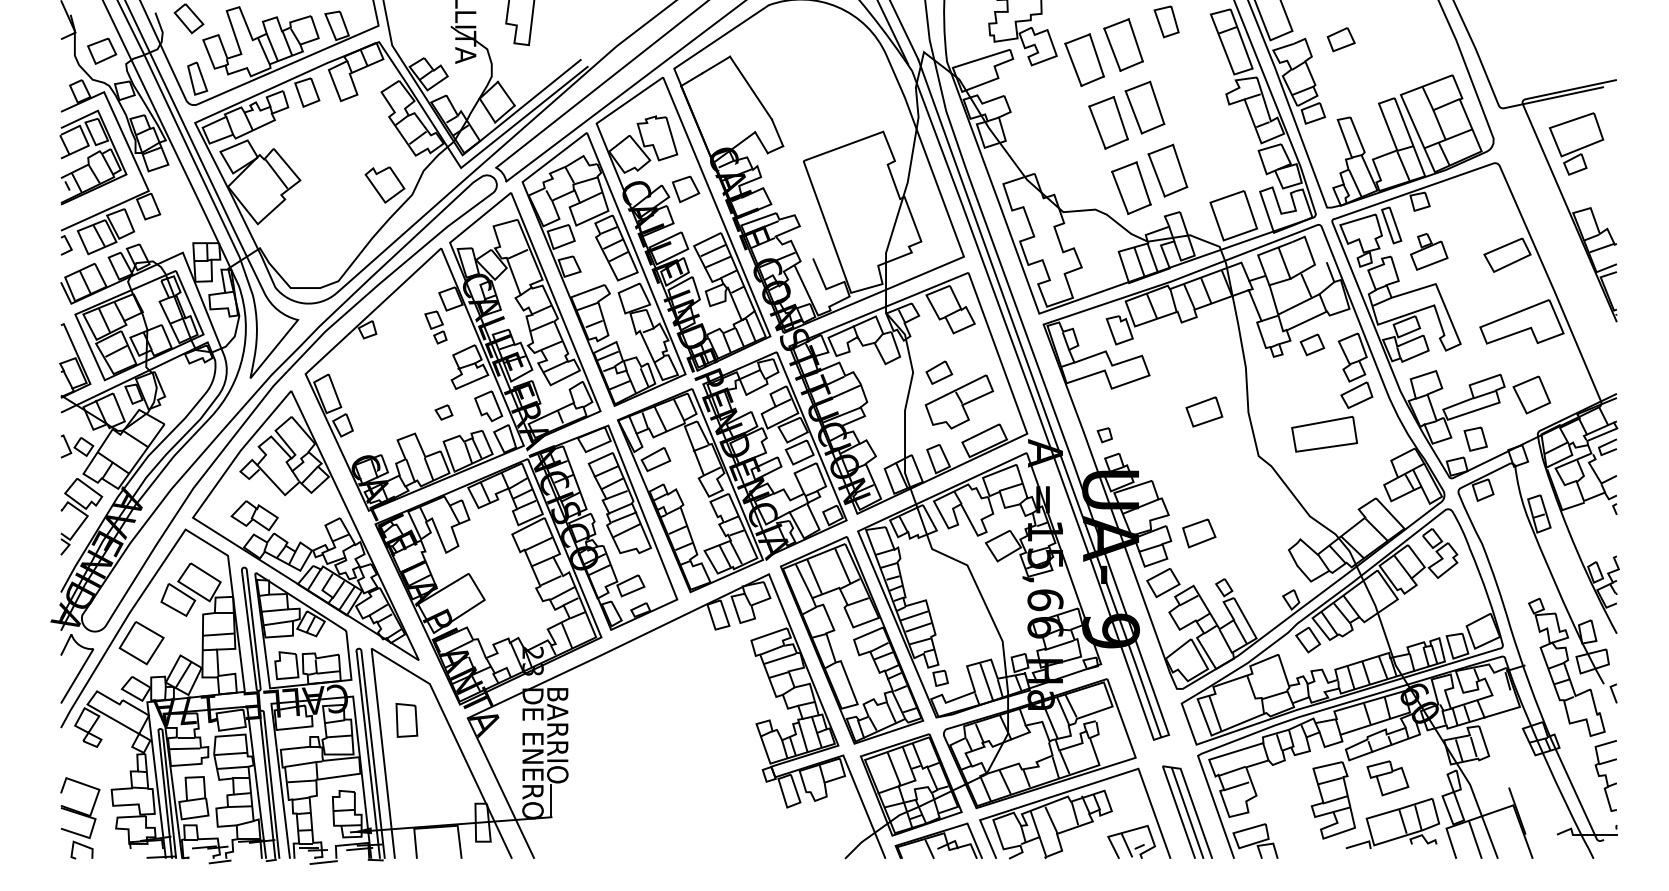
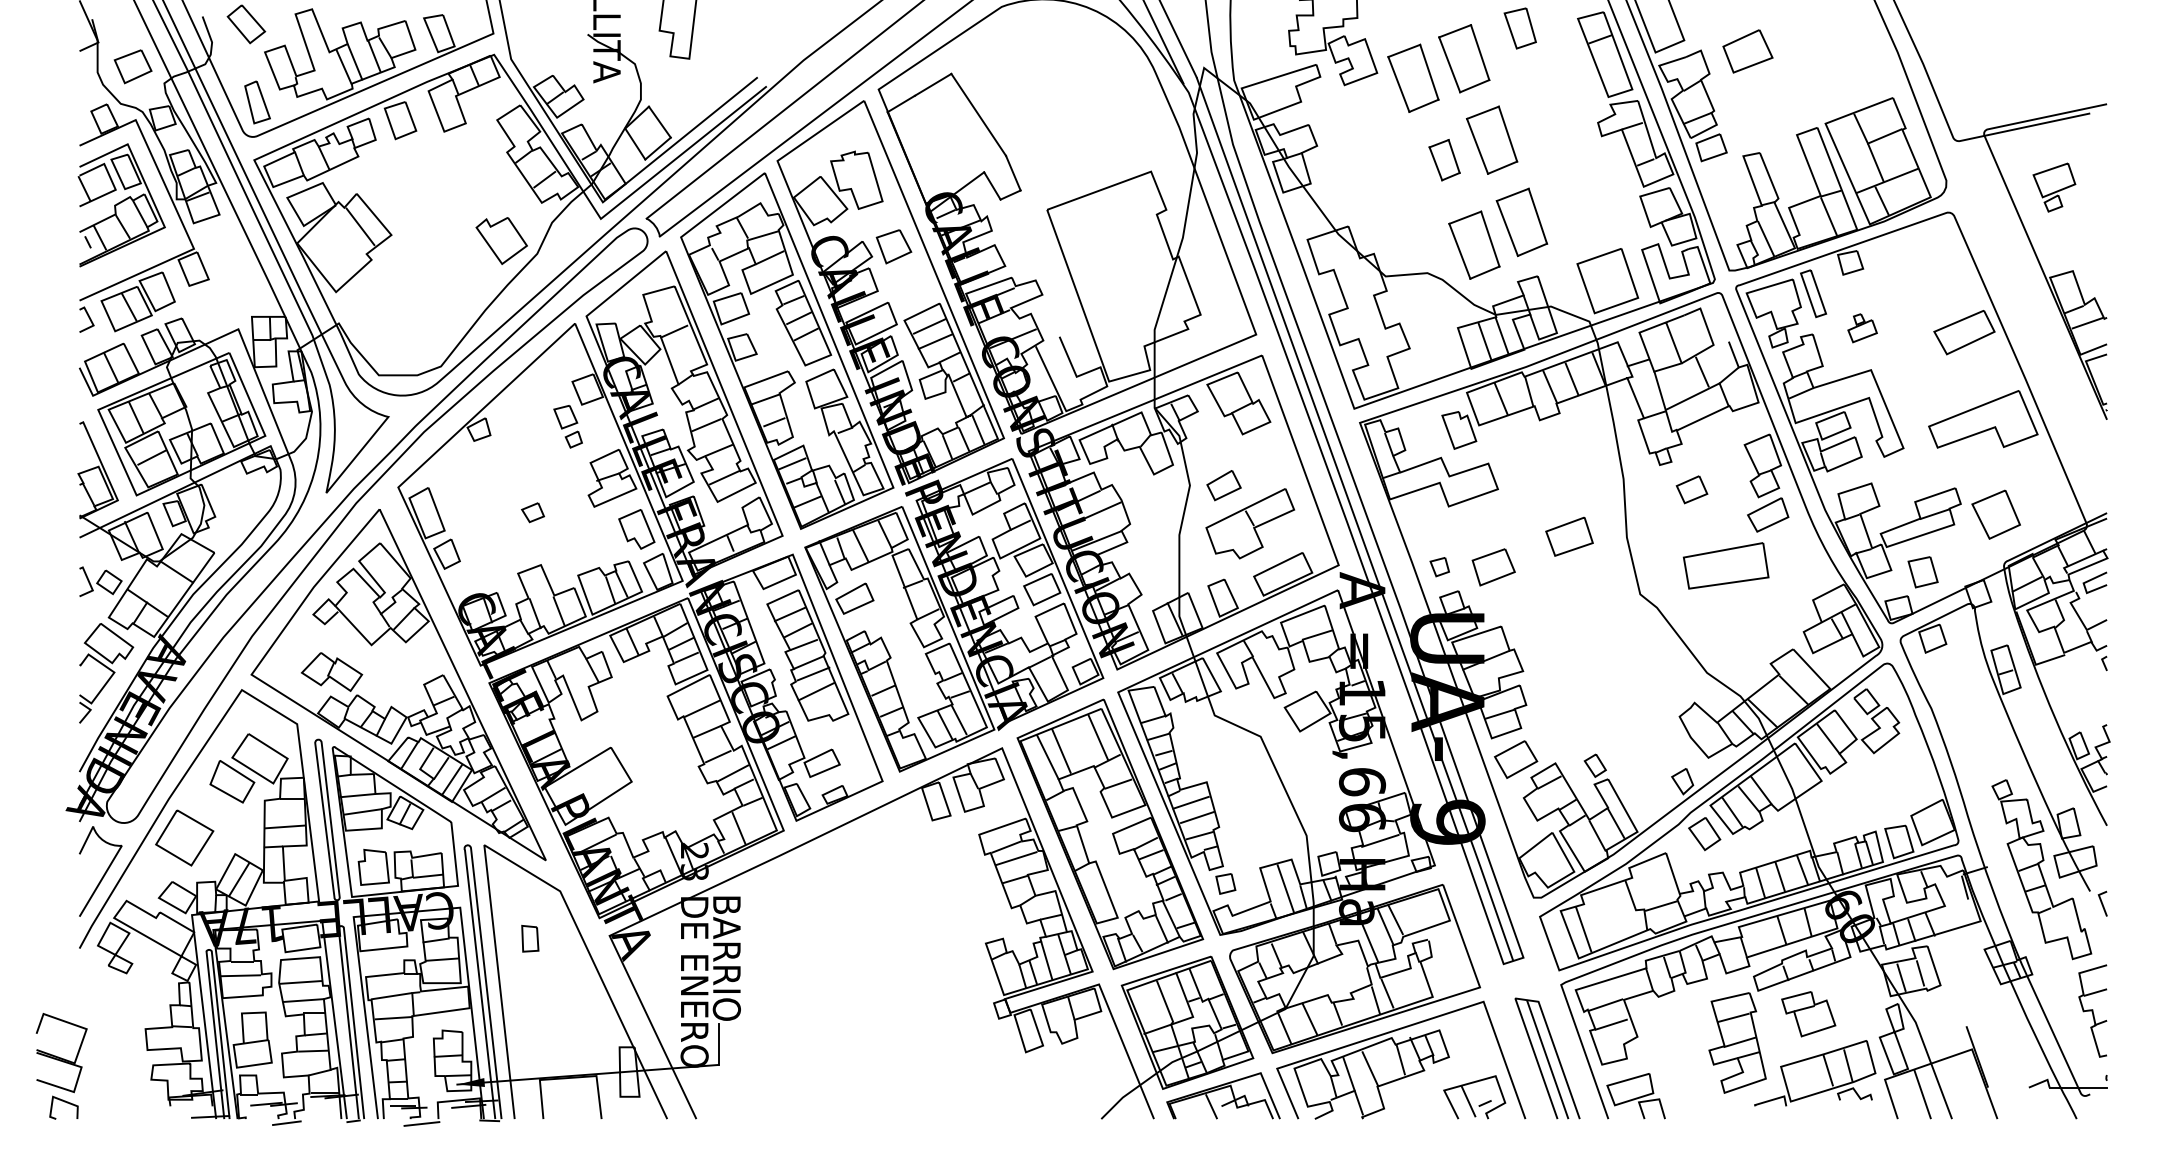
part: (1340, 39) -> (1746, 51), size x1.4
part: (1108, 122) -> (1444, 159), size x0.6
part: (1576, 143) -> (2054, 186), size x0.6
part: (1429, 251) -> (1862, 327), size x0.6
part: (1312, 344) -> (1692, 489), moved
part: (443, 412) -> (532, 512), moved
part: (1199, 533) -> (1494, 567), moved
part: (406, 720) -> (529, 938), size x0.6
part: (80, 818) -> (61, 1066), moved

